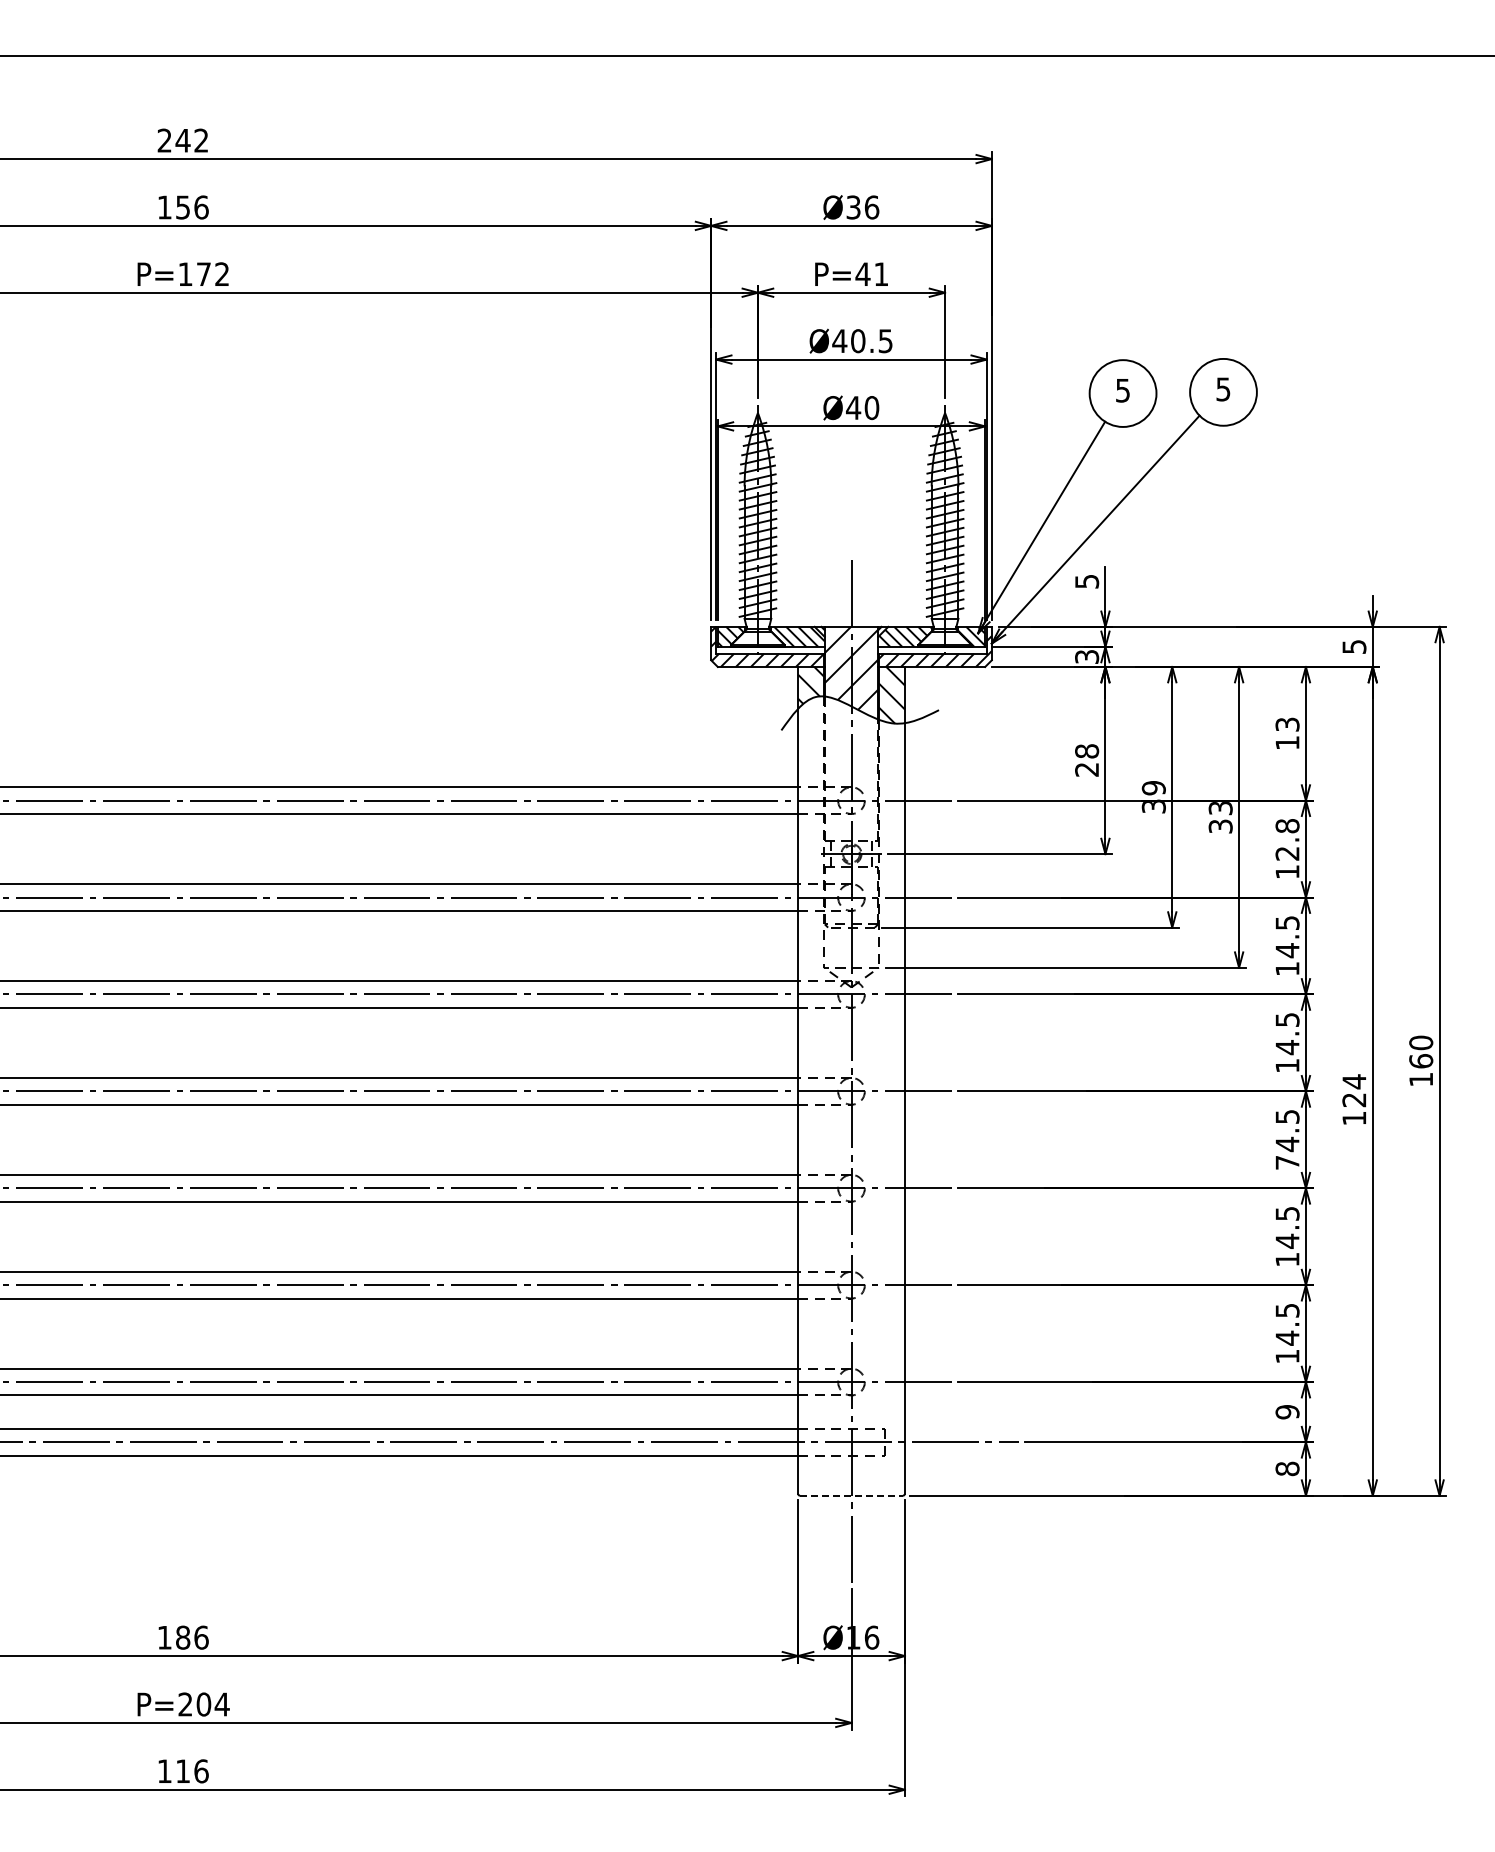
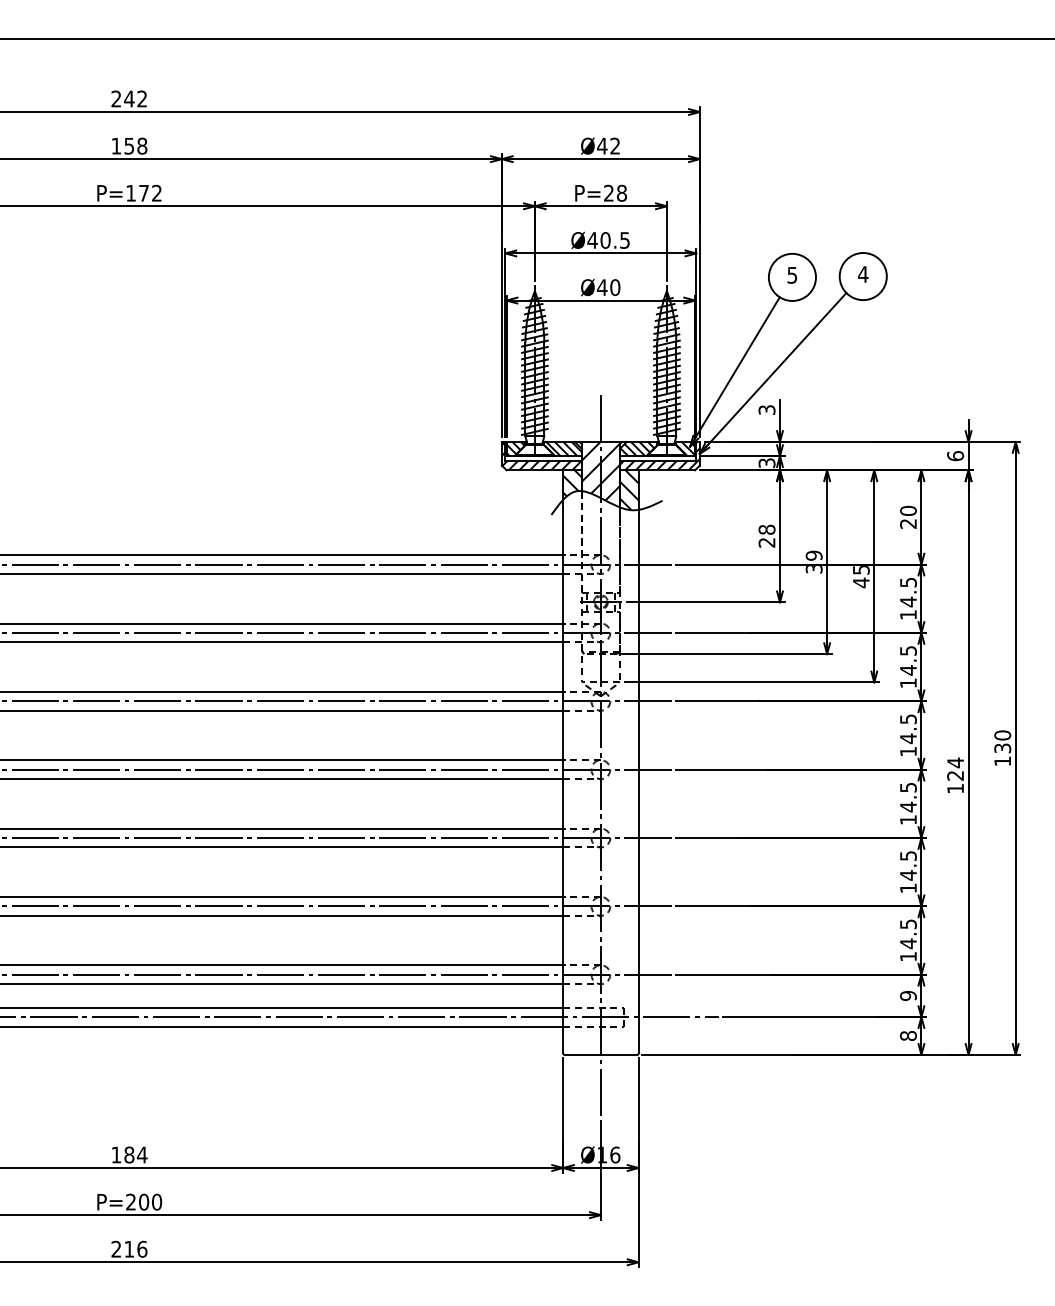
text: (201, 207) -> (142, 146), 156 -> 158
text: (862, 207) -> (608, 146), Ø36 -> Ø42
text: (871, 274) -> (614, 193), P=41 -> P=28
text: (1222, 389) -> (862, 274), 5 -> 4
text: (1086, 580) -> (766, 409), 5 -> 3
text: (1354, 646) -> (955, 455), 5 -> 6
text: (1287, 733) -> (908, 517), 13 -> 20
text: (1220, 818) -> (861, 577), 33 -> 45
text: (1287, 840) -> (908, 592), 12.8 -> 14.5
text: (1421, 1061) -> (1002, 748), 160 -> 130
text: (1287, 1162) -> (908, 819), 74.5 -> 14.5
line: (852, 1495) -> (601, 1054), dashed -> solid
text: (201, 1637) -> (142, 1154), 186 -> 184
text: (221, 1704) -> (156, 1202), P=204 -> P=200
text: (164, 1770) -> (116, 1248), 116 -> 216

